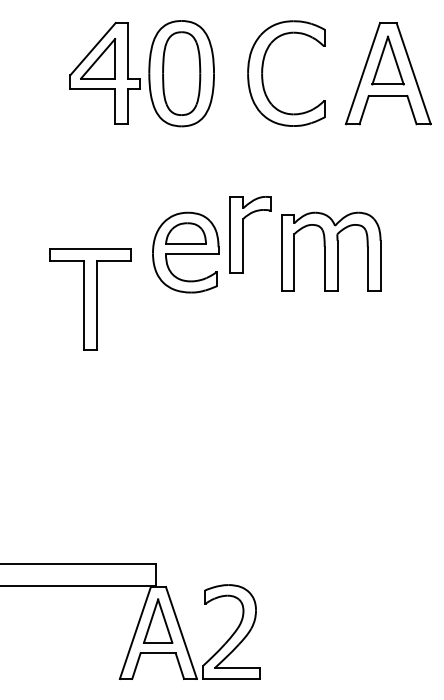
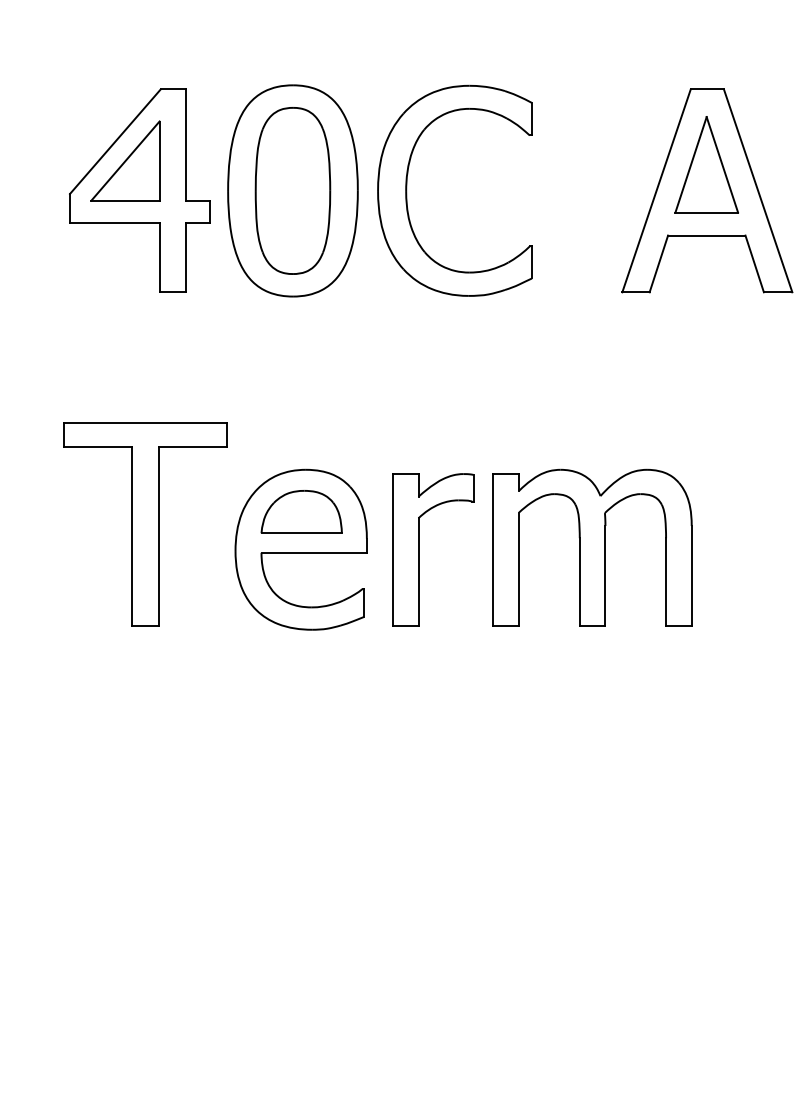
part: (263, 71) -> (408, 186), moved
part: (243, 234) -> (418, 549), moved
part: (90, 299) -> (146, 525), moved

